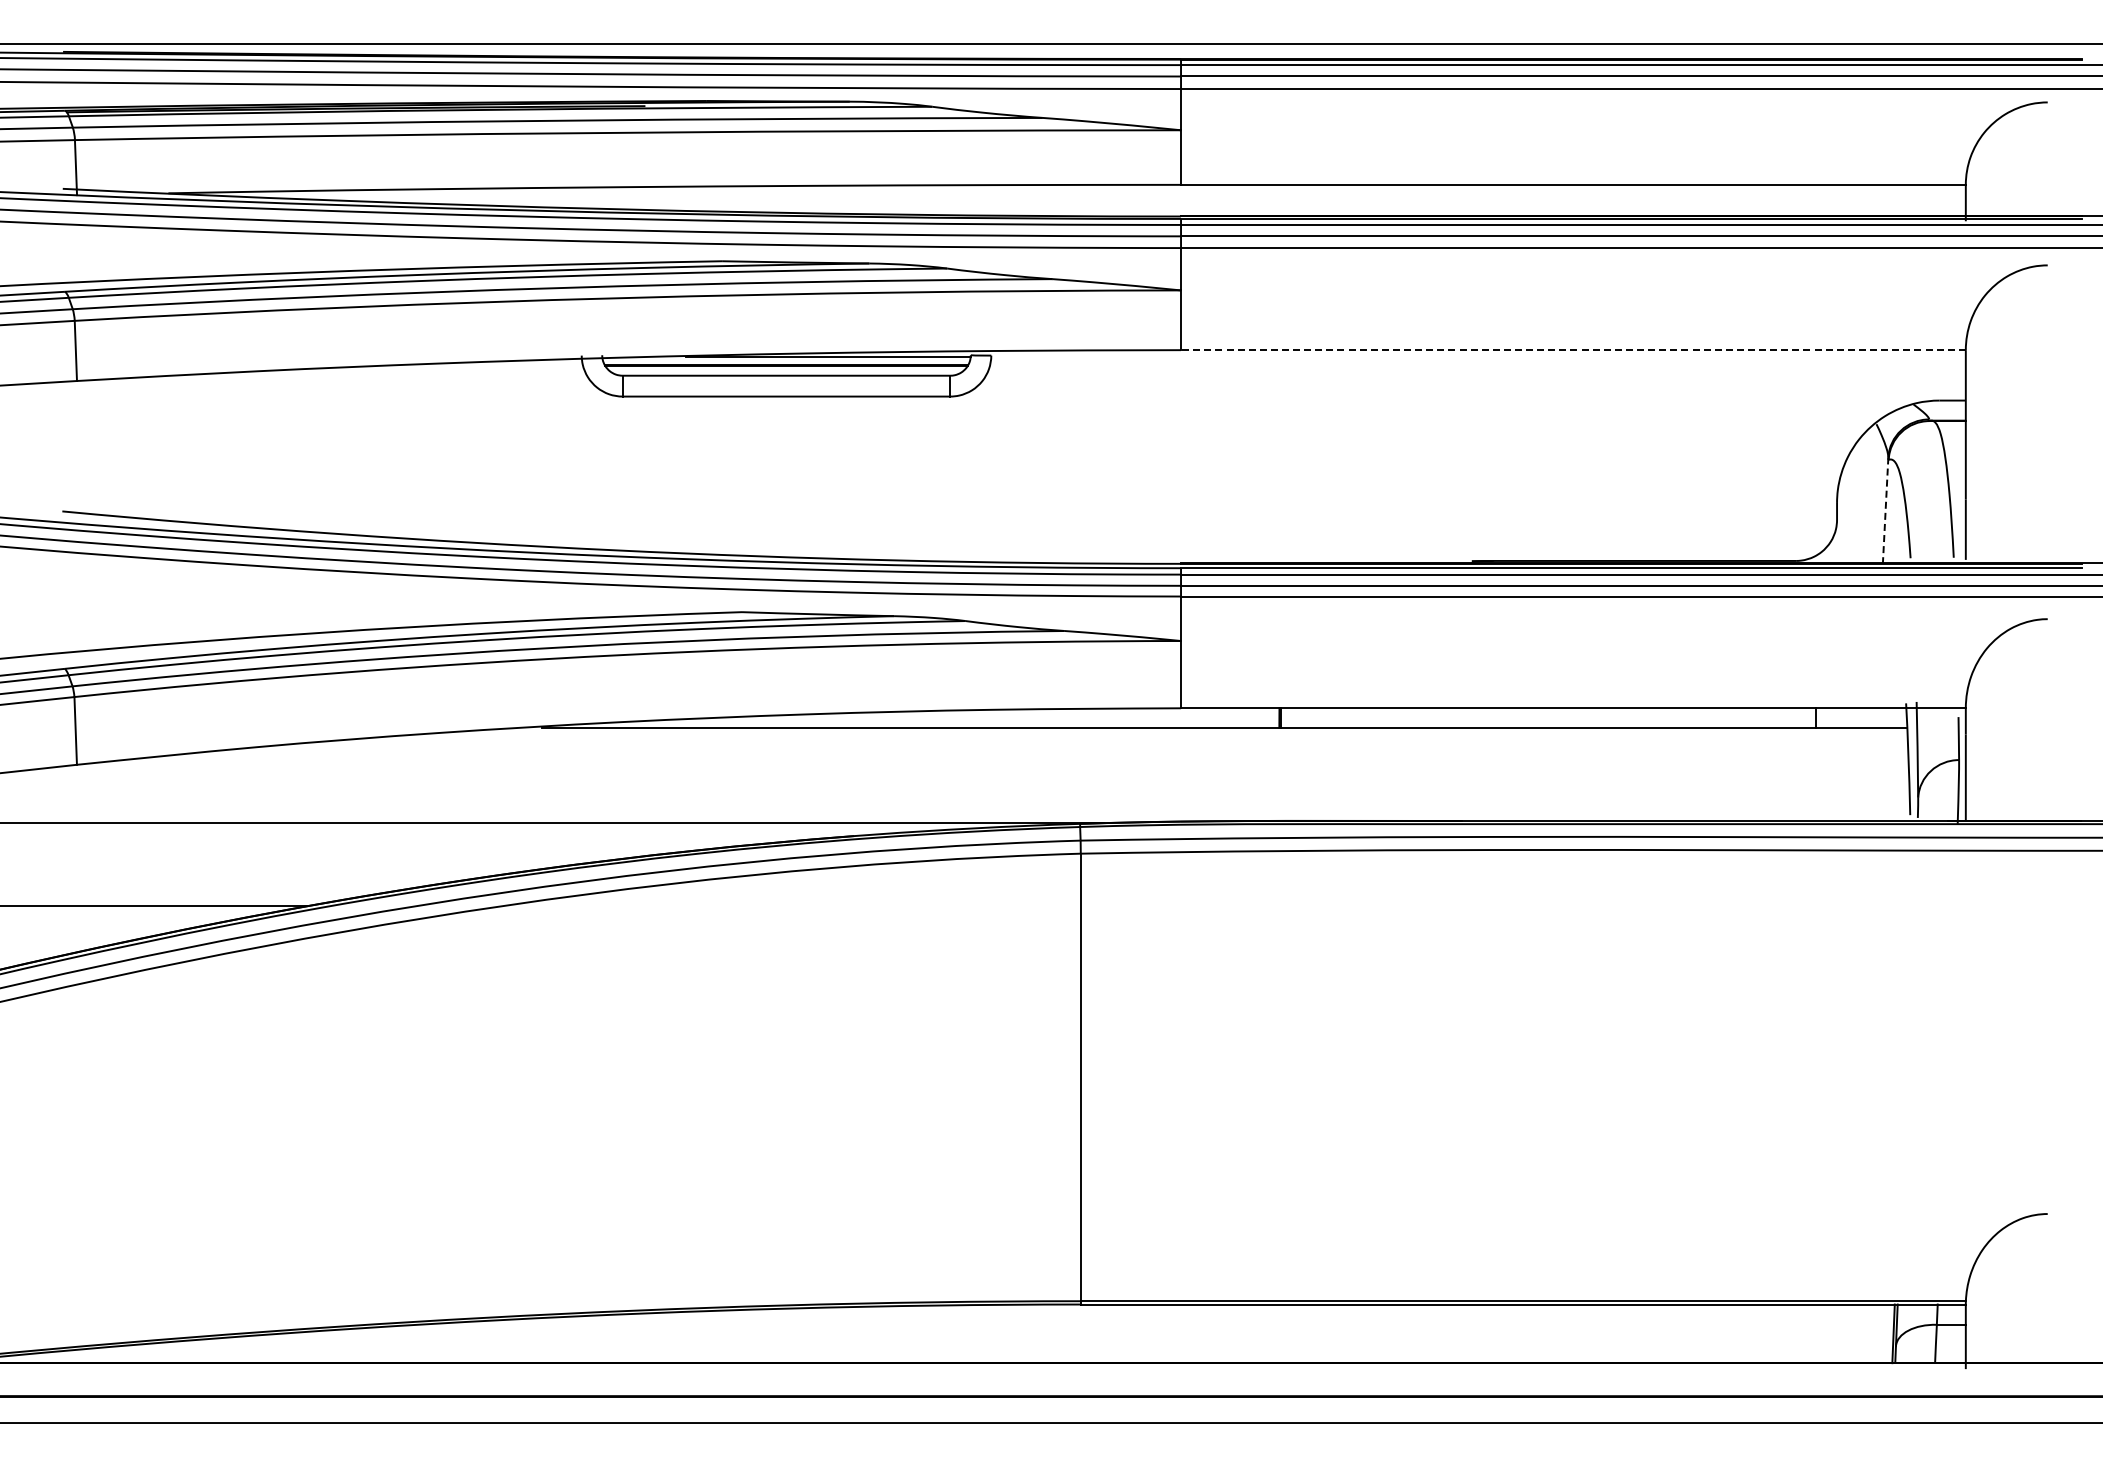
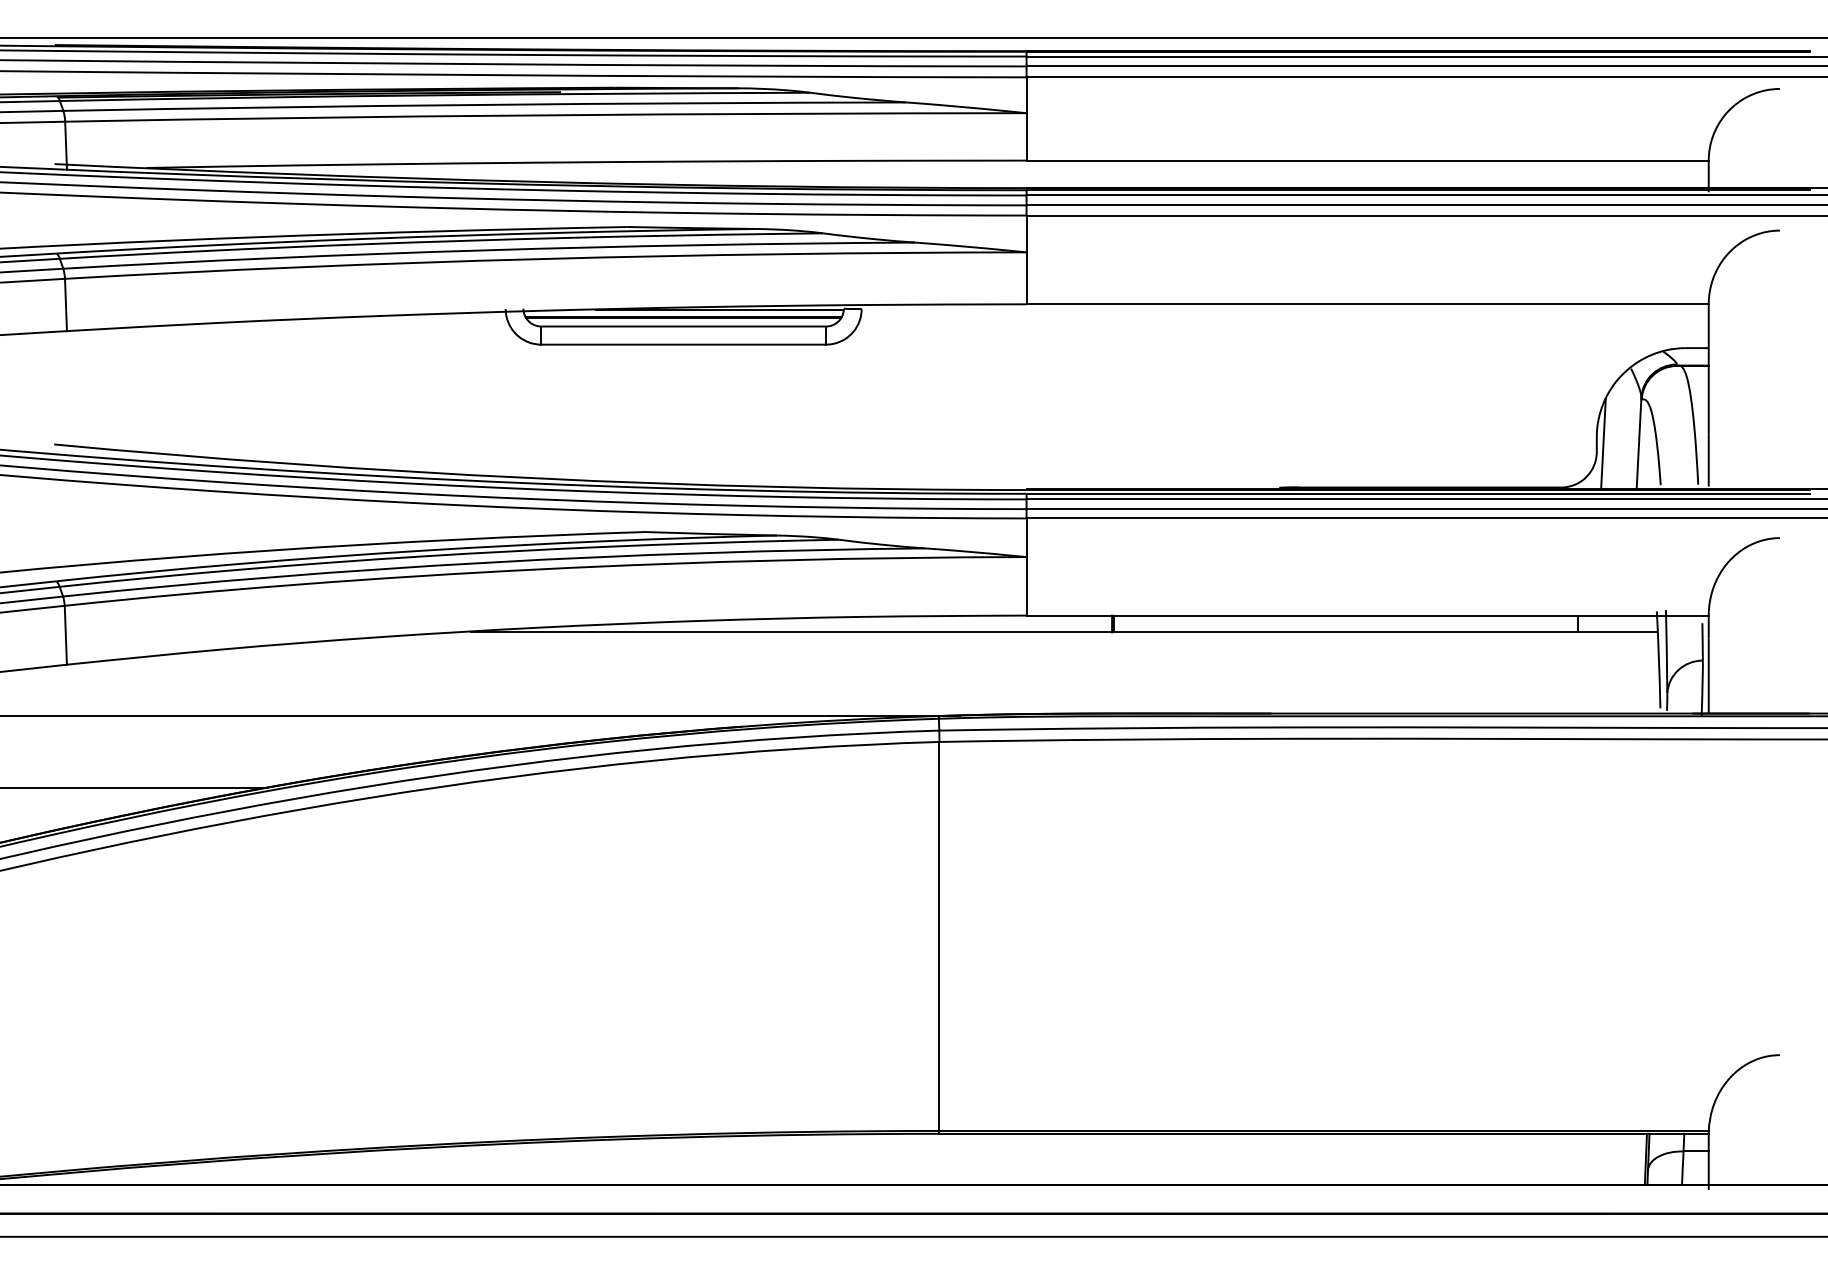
line: (1572, 350) -> (1366, 304), dashed -> solid
line: (1844, 510) -> (1603, 443), added
line: (1885, 510) -> (1638, 443), dashed -> solid

